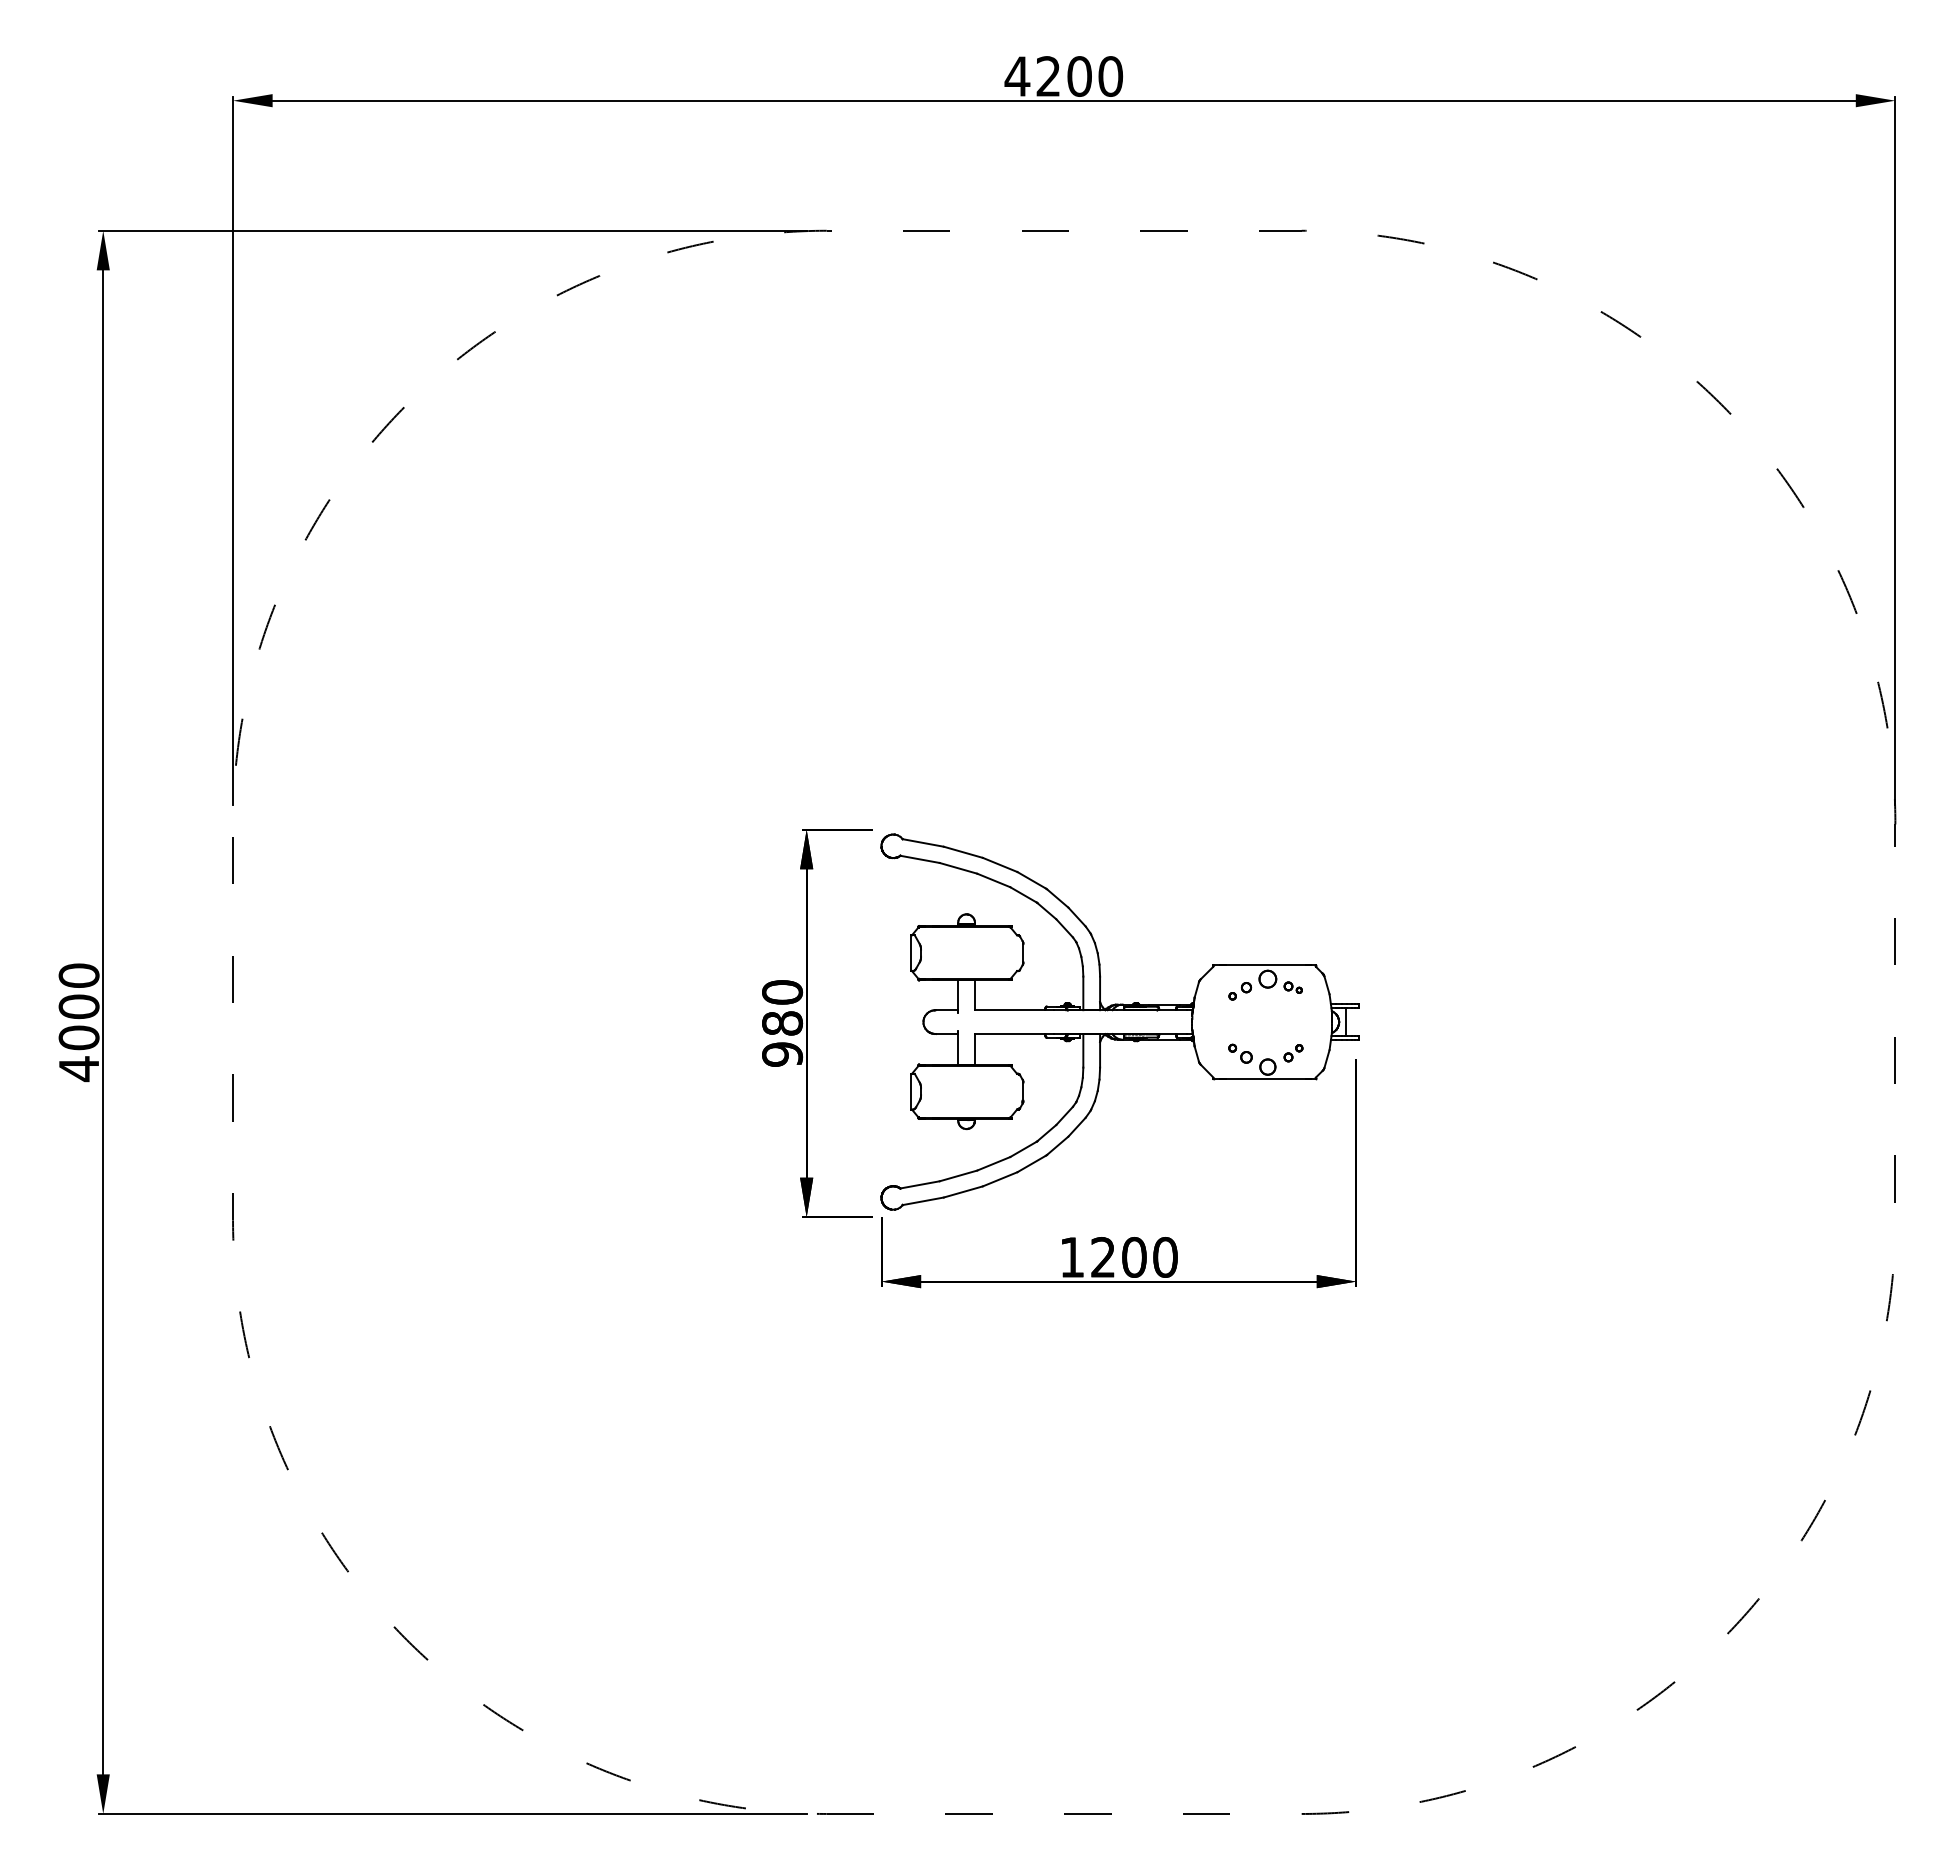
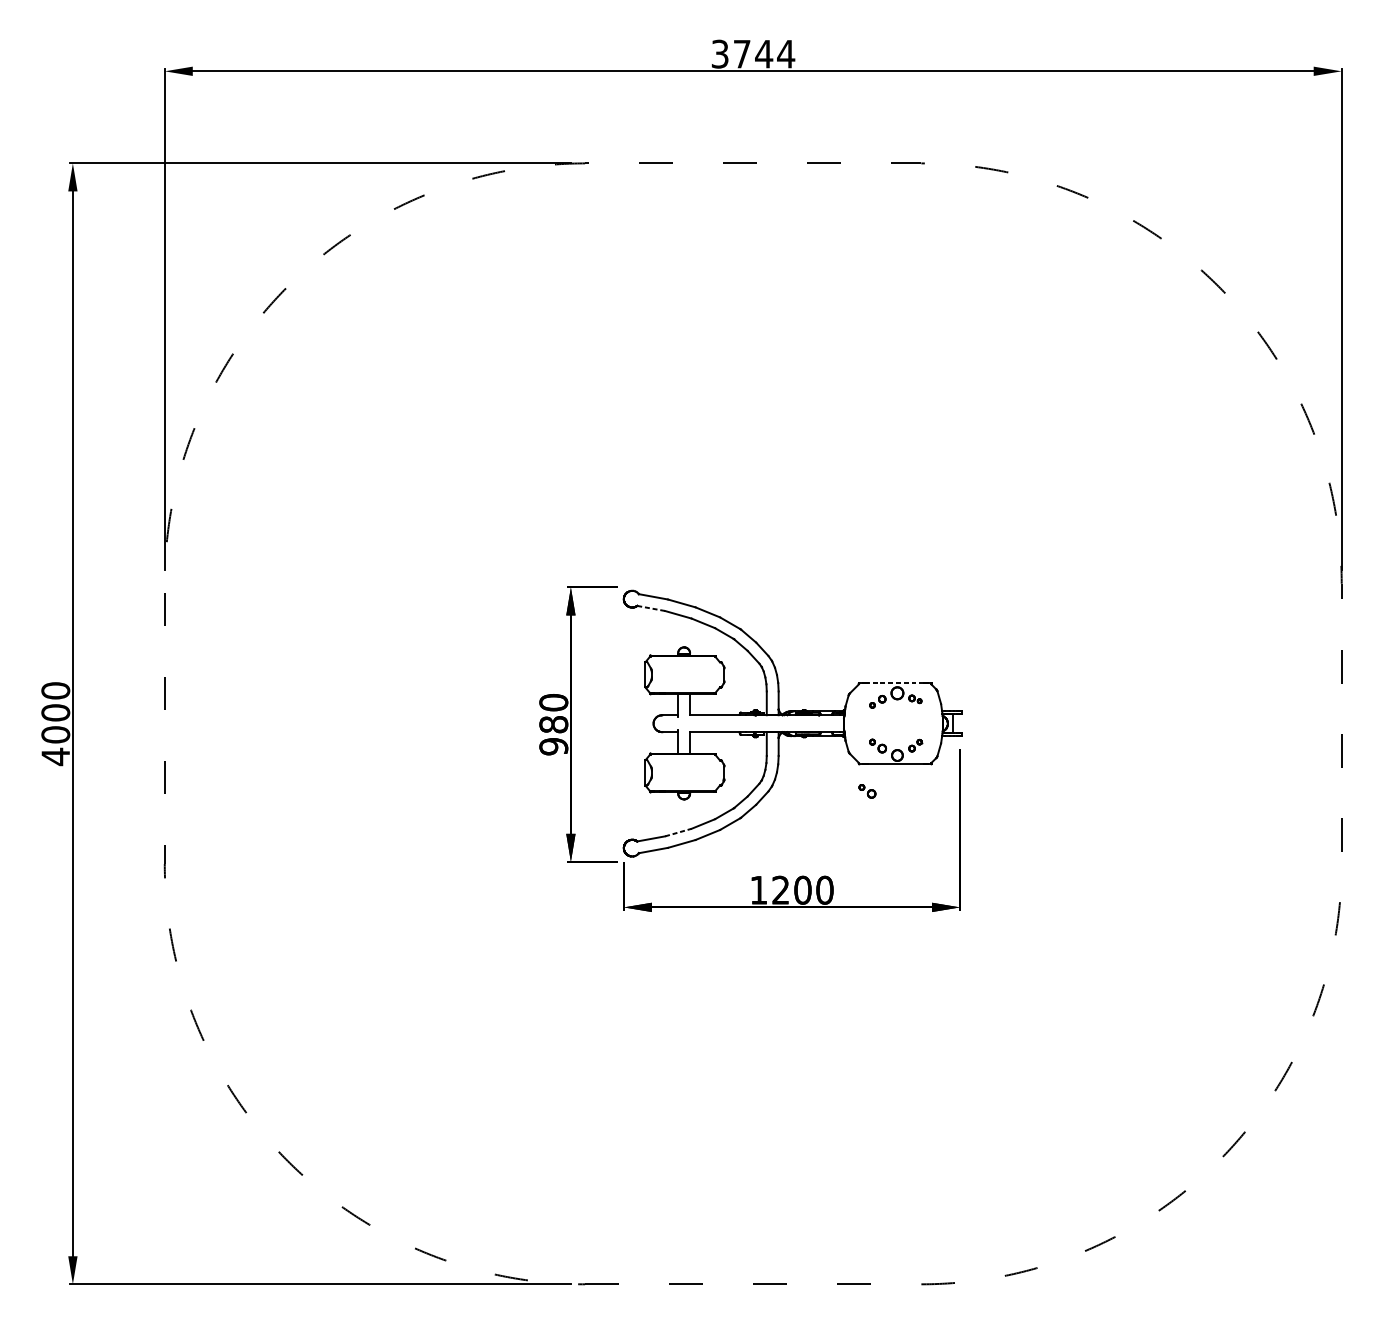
text: (1063, 76) -> (752, 54), 4200 -> 3744
line: (919, 859) -> (650, 608), solid -> dashed
line: (1265, 965) -> (895, 683), solid -> dashed
part: (1225, 1117) -> (867, 791), added
line: (958, 1175) -> (678, 832), solid -> dashed

